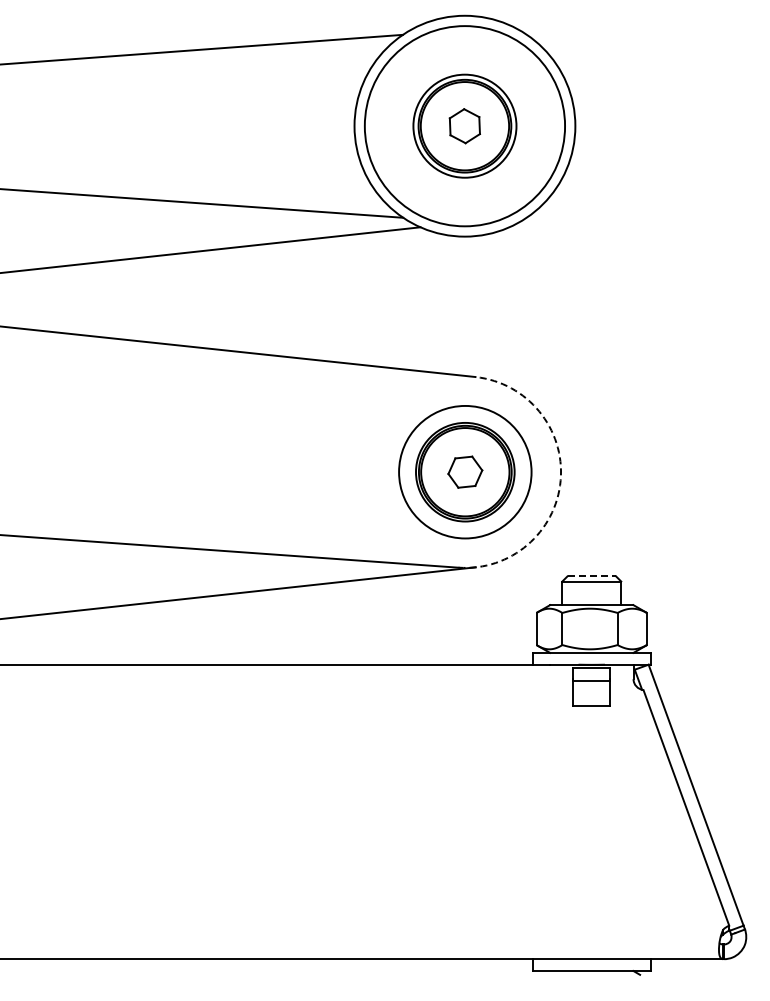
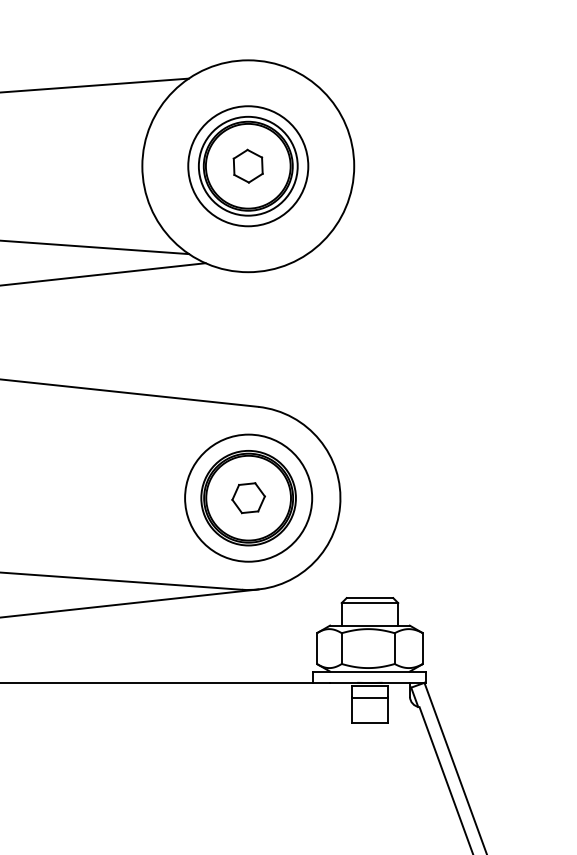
circle: (464, 125) -> (247, 165), size x0.62
arc: (560, 480) -> (339, 506), dashed -> solid
line: (592, 576) -> (370, 598), dashed -> solid

